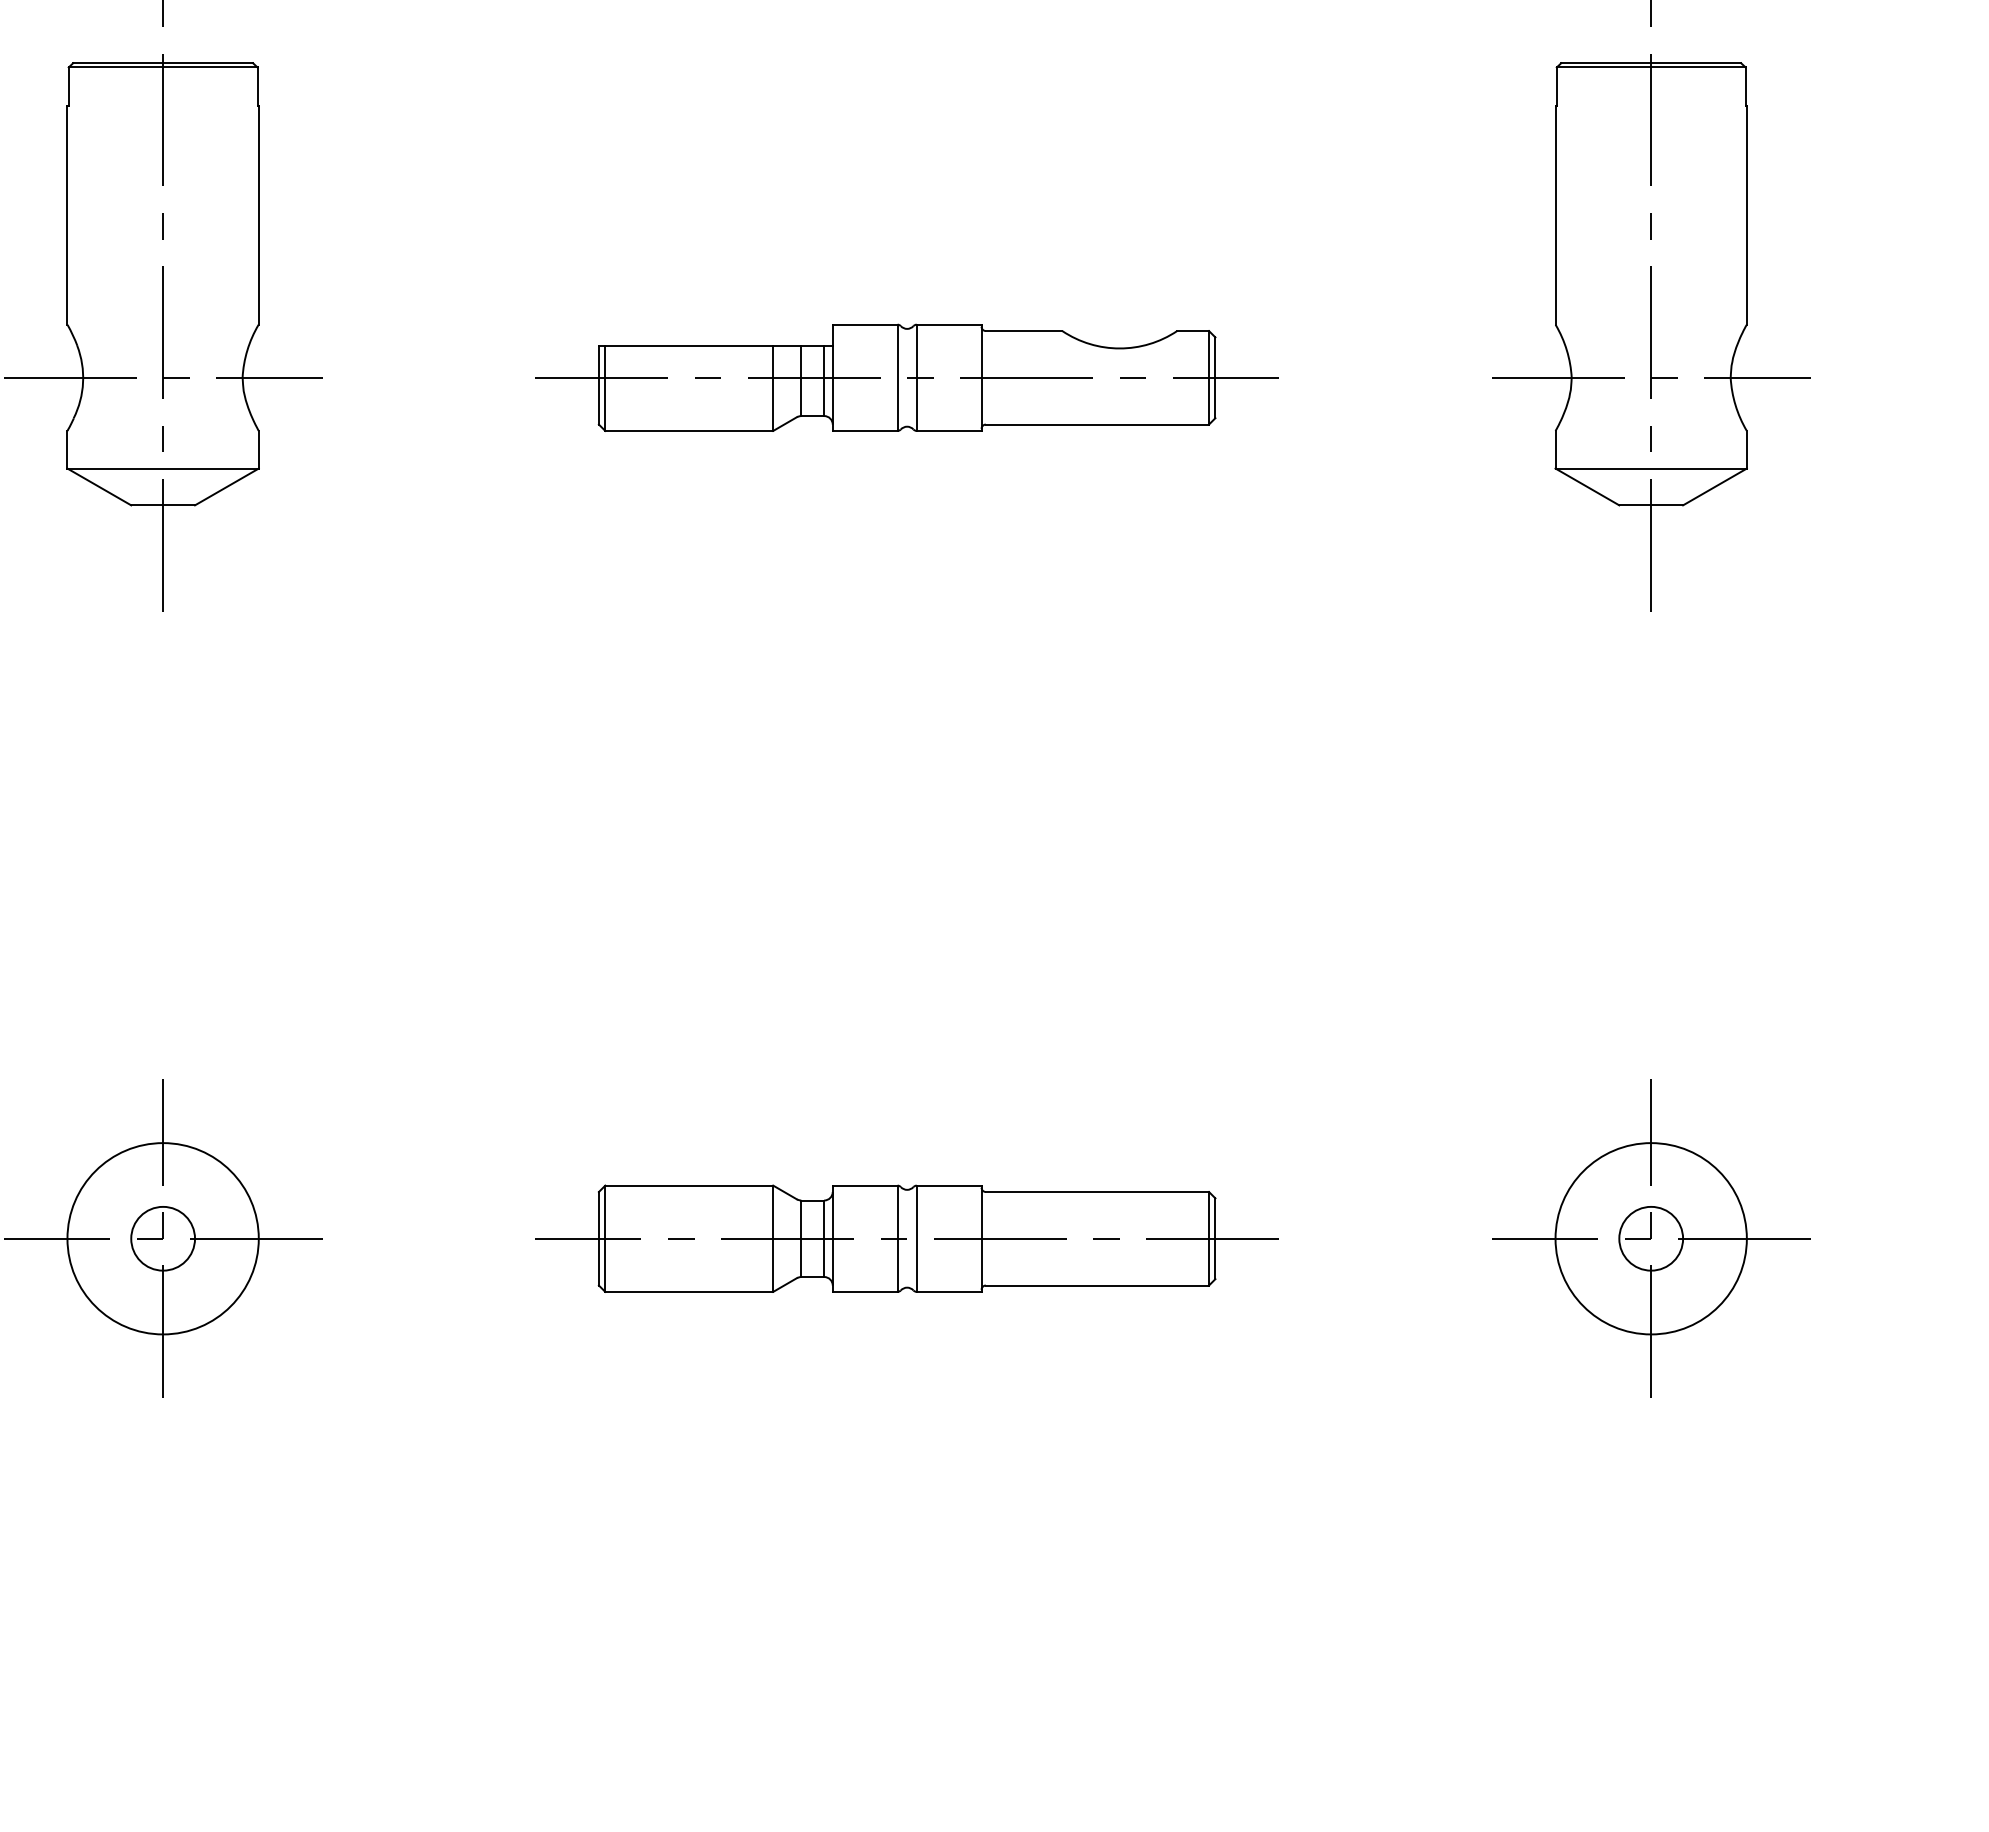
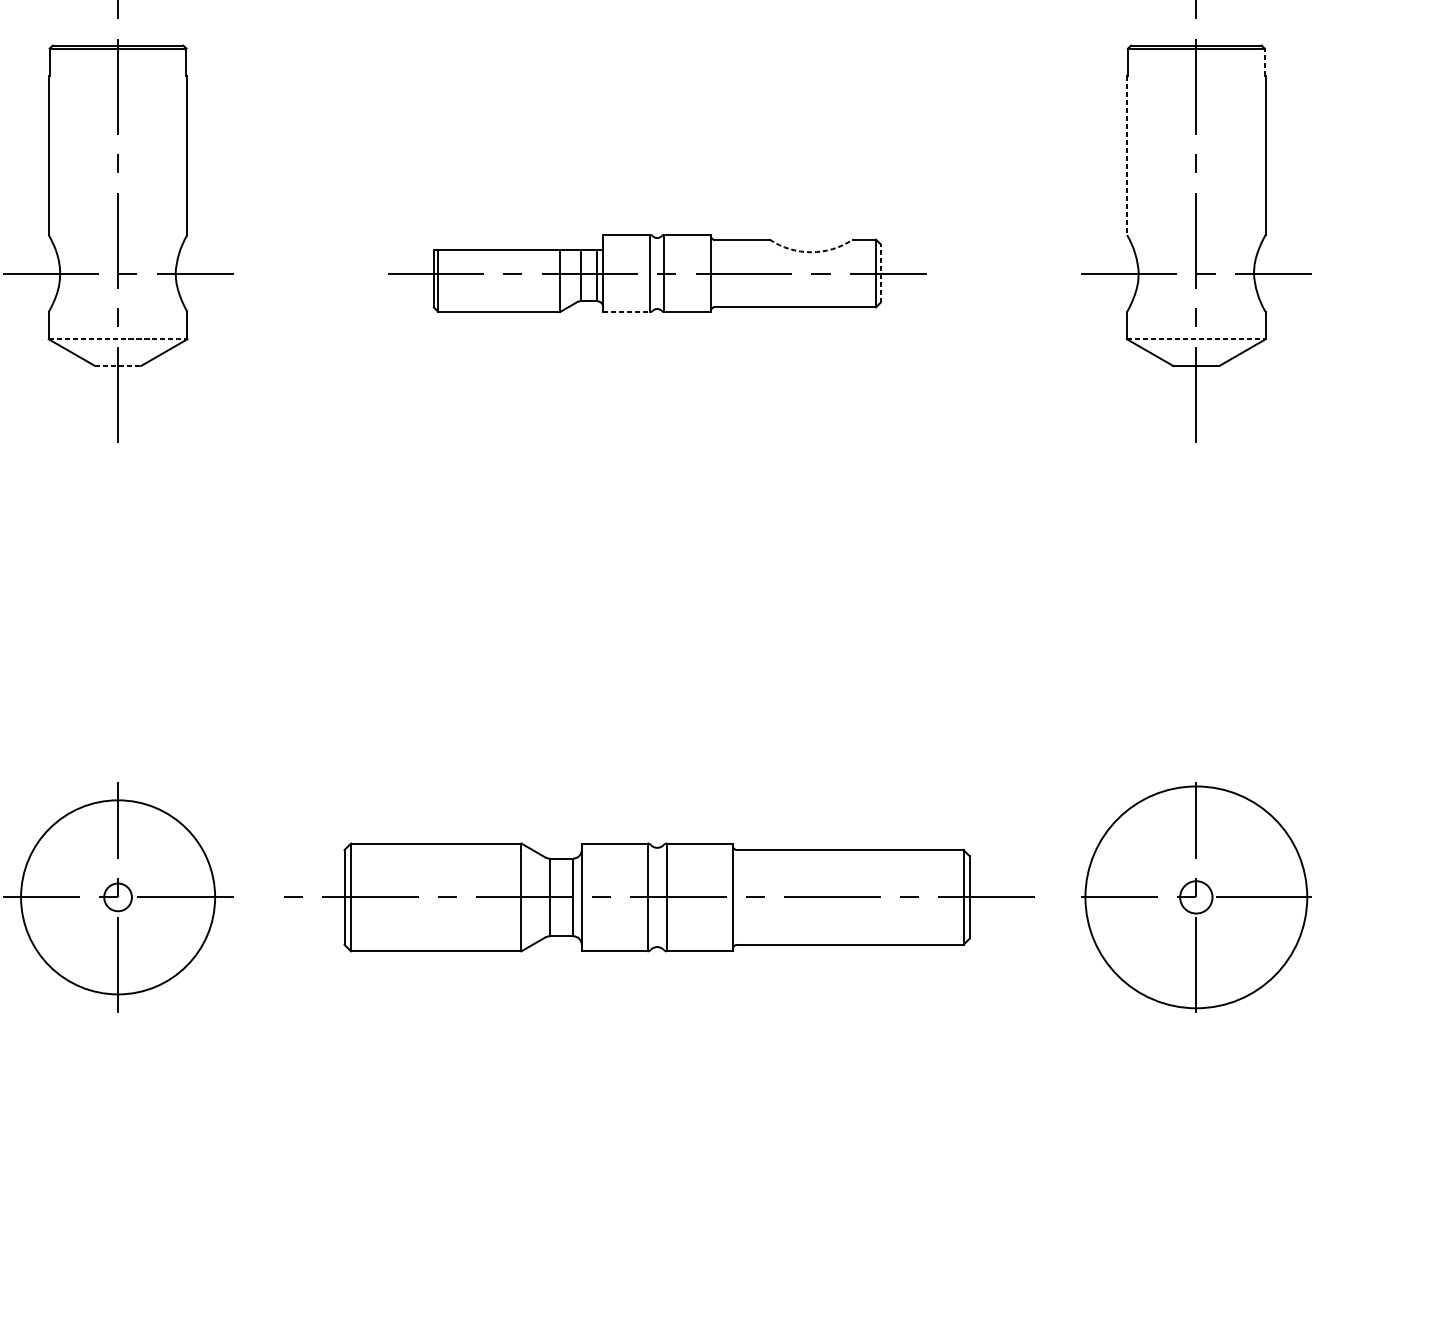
line: (1745, 86) -> (1264, 62), solid -> dashed
line: (1555, 215) -> (1127, 155), solid -> dashed
arc: (1119, 348) -> (811, 252), solid -> dashed
line: (1215, 377) -> (880, 273), solid -> dashed
line: (865, 430) -> (627, 311), solid -> dashed
line: (163, 468) -> (118, 339), solid -> dashed
line: (1651, 468) -> (1196, 339), solid -> dashed
line: (163, 505) -> (118, 366), solid -> dashed
circle: (162, 1238) -> (117, 897), size x1.4
circle: (163, 1238) -> (118, 897), size x0.6
part: (906, 1238) -> (656, 897), size x1.4
circle: (1650, 1238) -> (1195, 897), size x1.6
circle: (1651, 1238) -> (1196, 897), size x0.7

